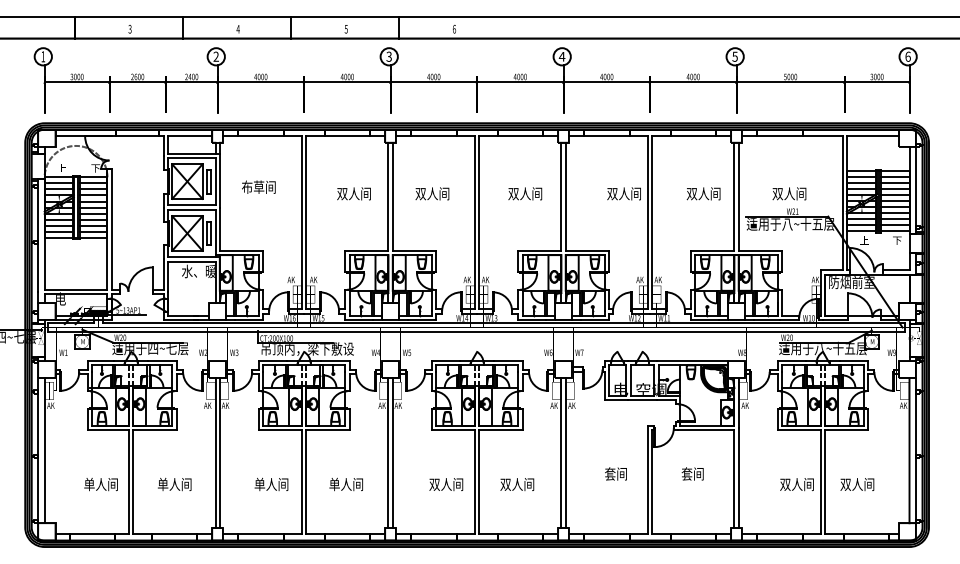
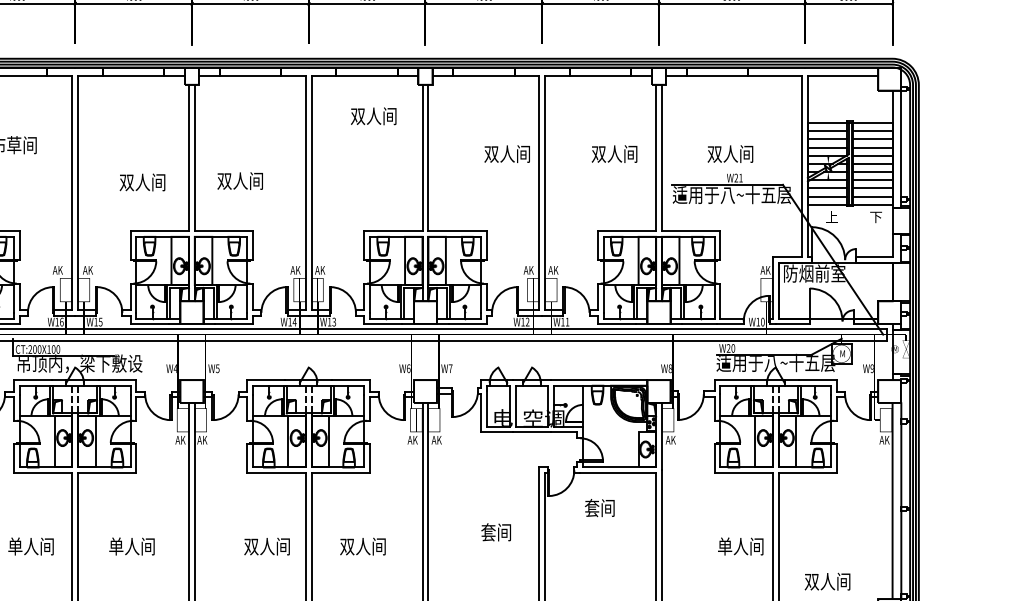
text: (353, 193) -> (141, 181), moved
text: (432, 193) -> (240, 180), moved
text: (525, 193) -> (374, 115), moved
text: (692, 473) -> (599, 507), moved
text: (785, 484) -> (725, 546), 双人间 -> 单人间
text: (857, 484) -> (827, 581), moved

